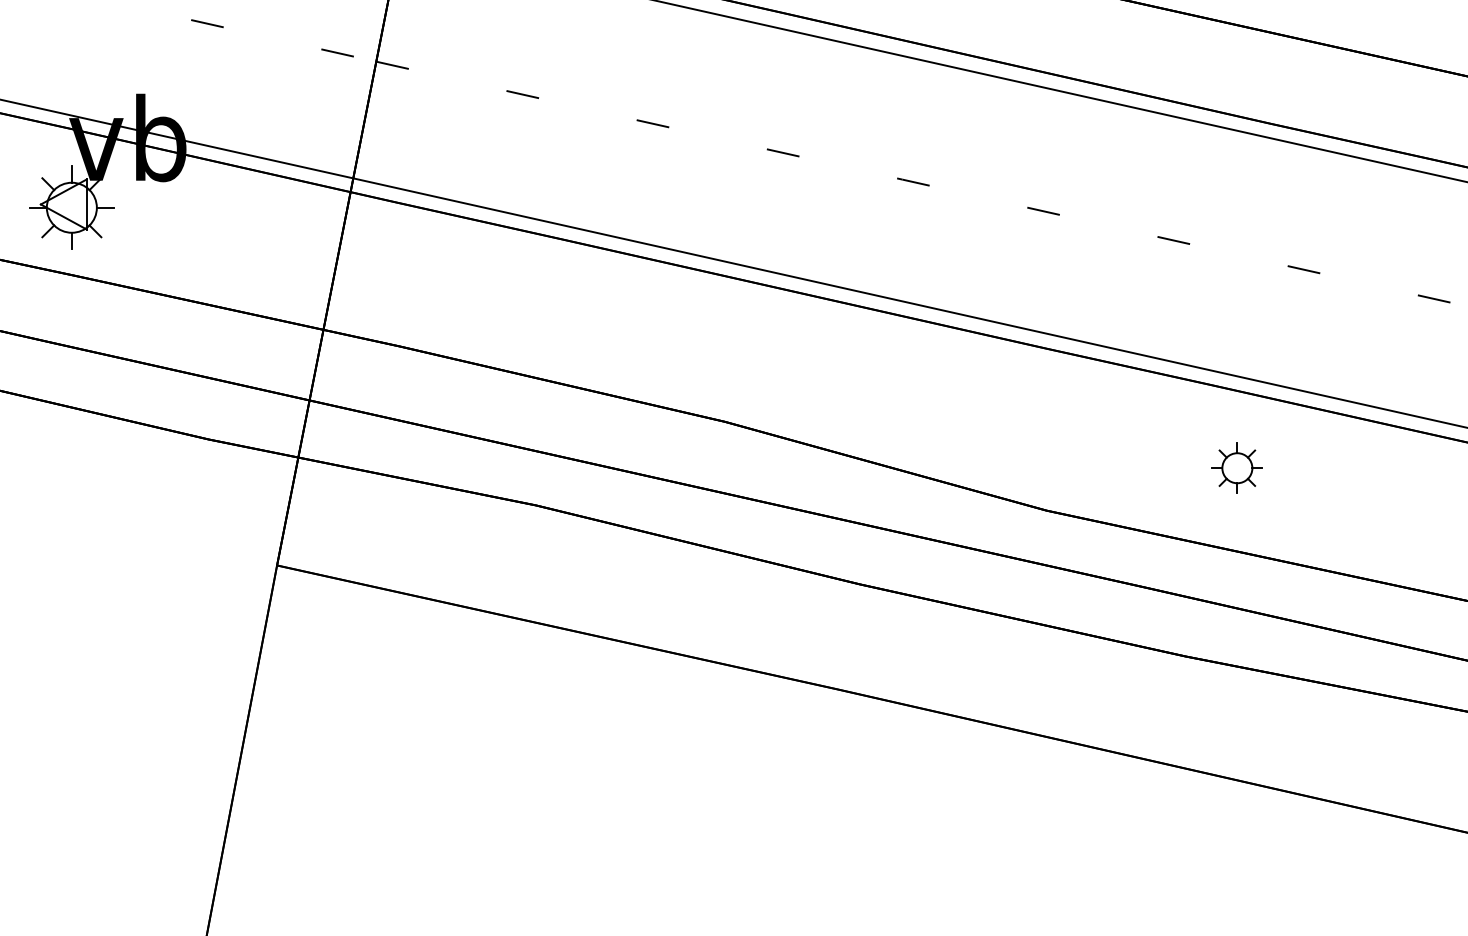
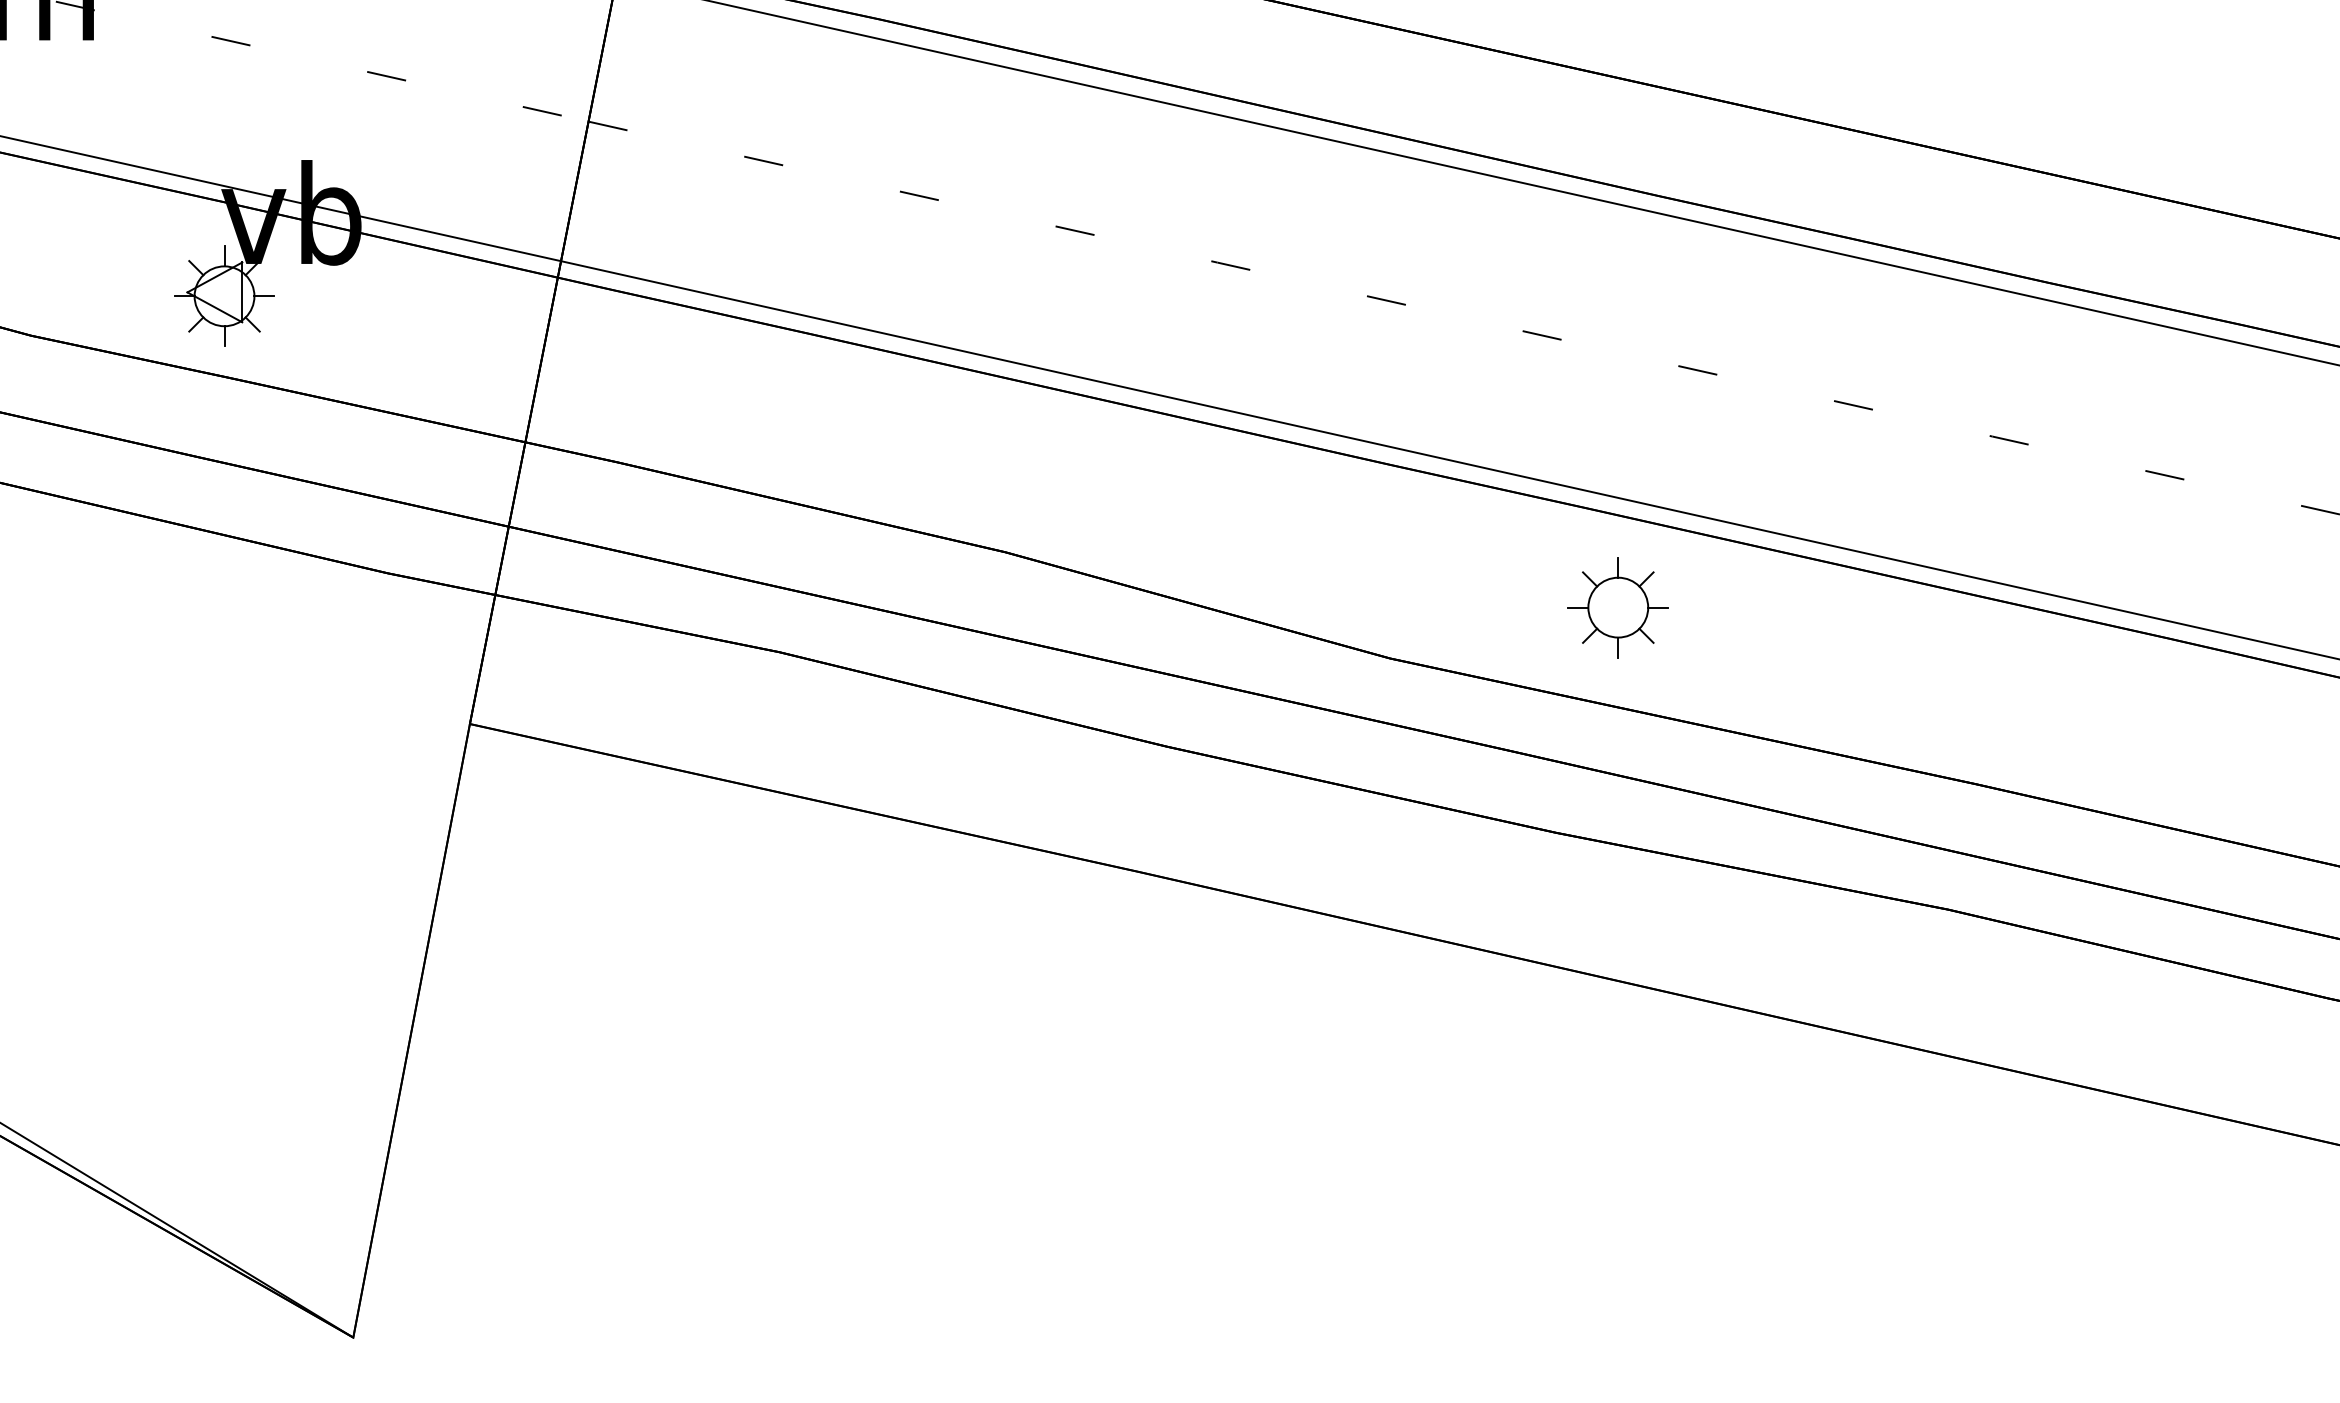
part: (1236, 468) -> (1617, 607), size x1.67

